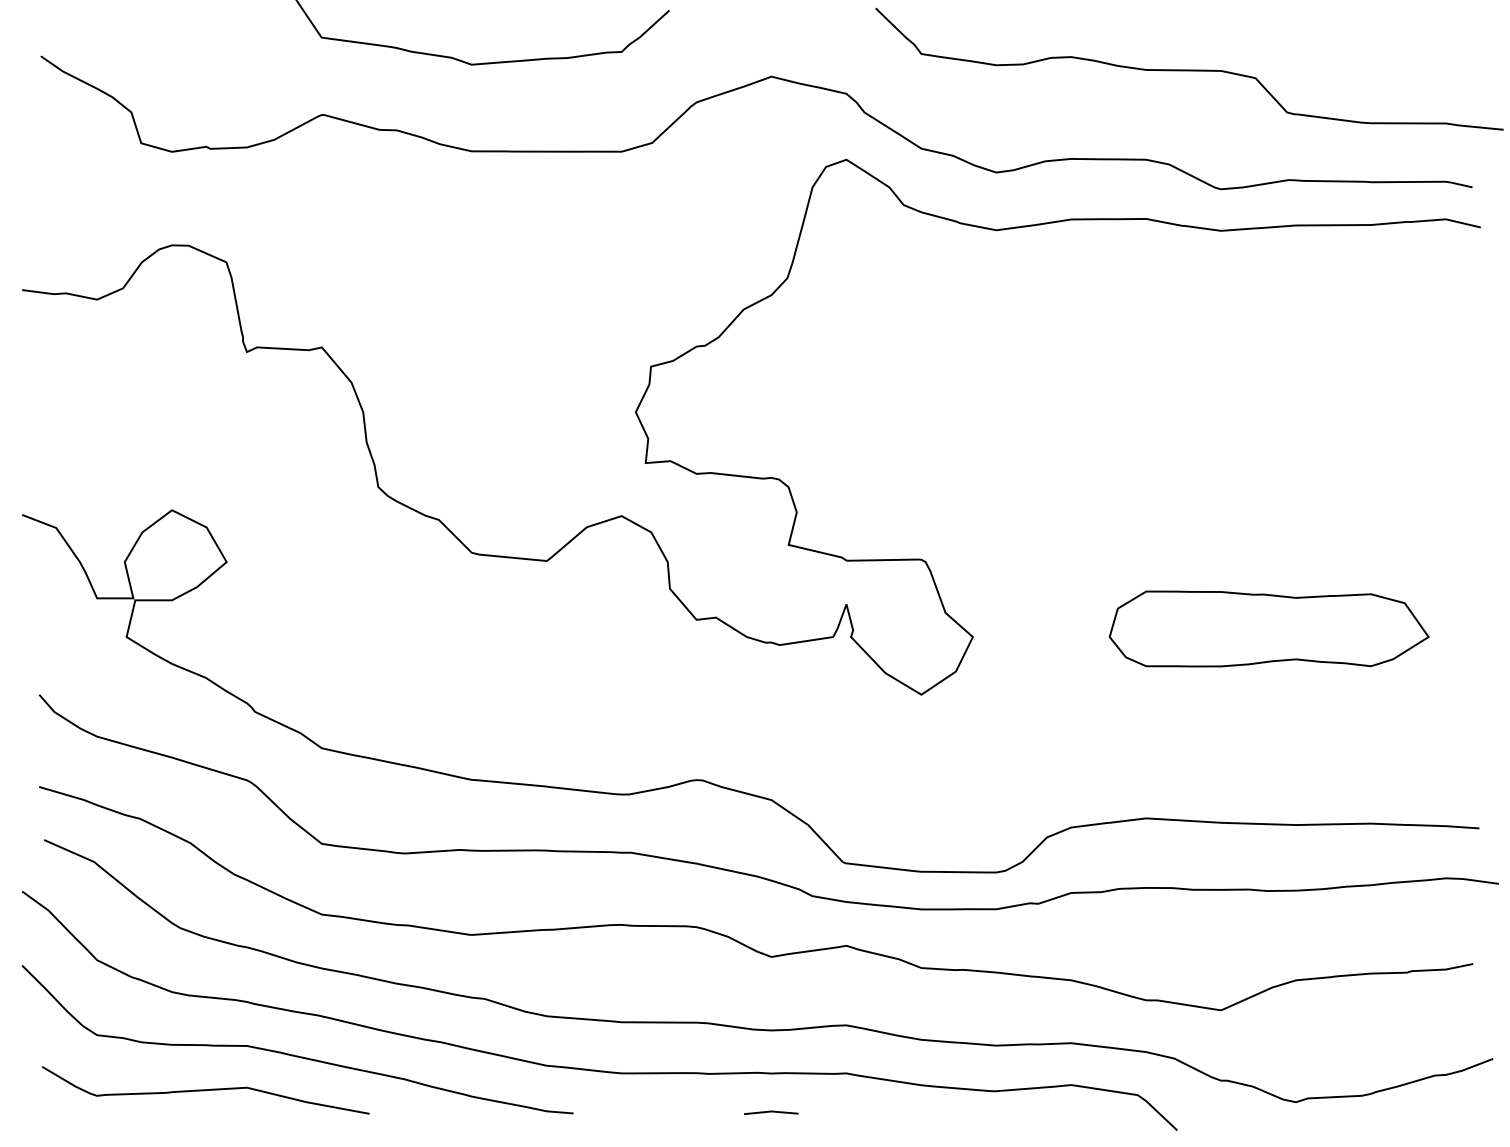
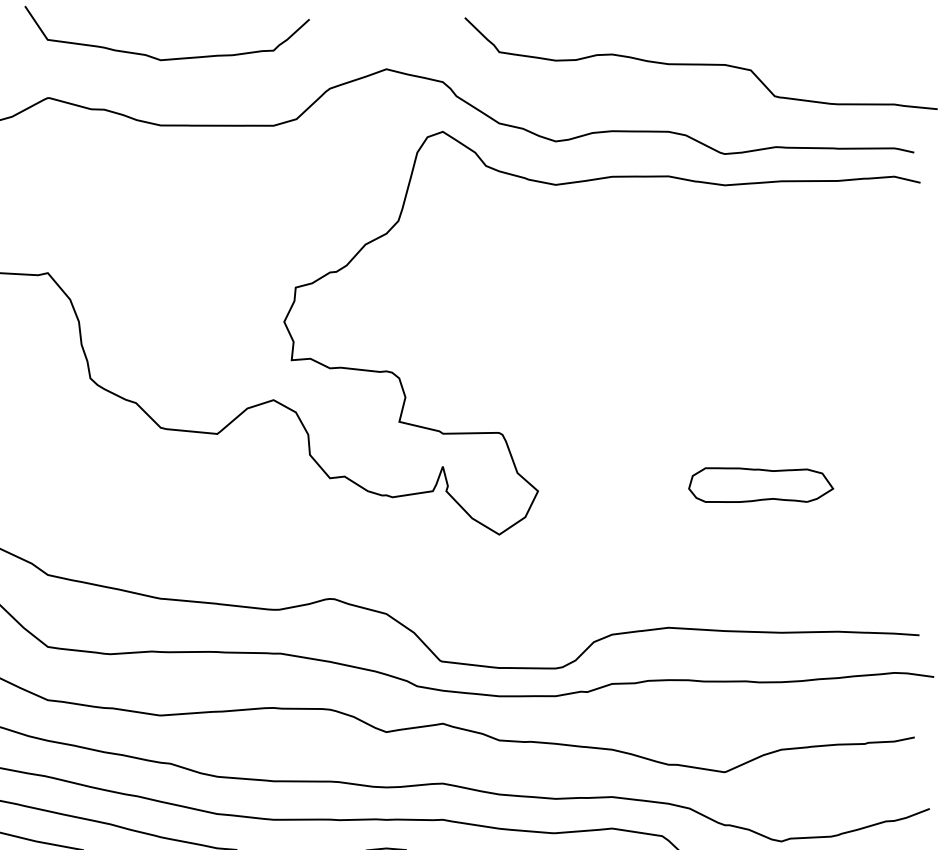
part: (1268, 628) -> (760, 484), size x0.6

